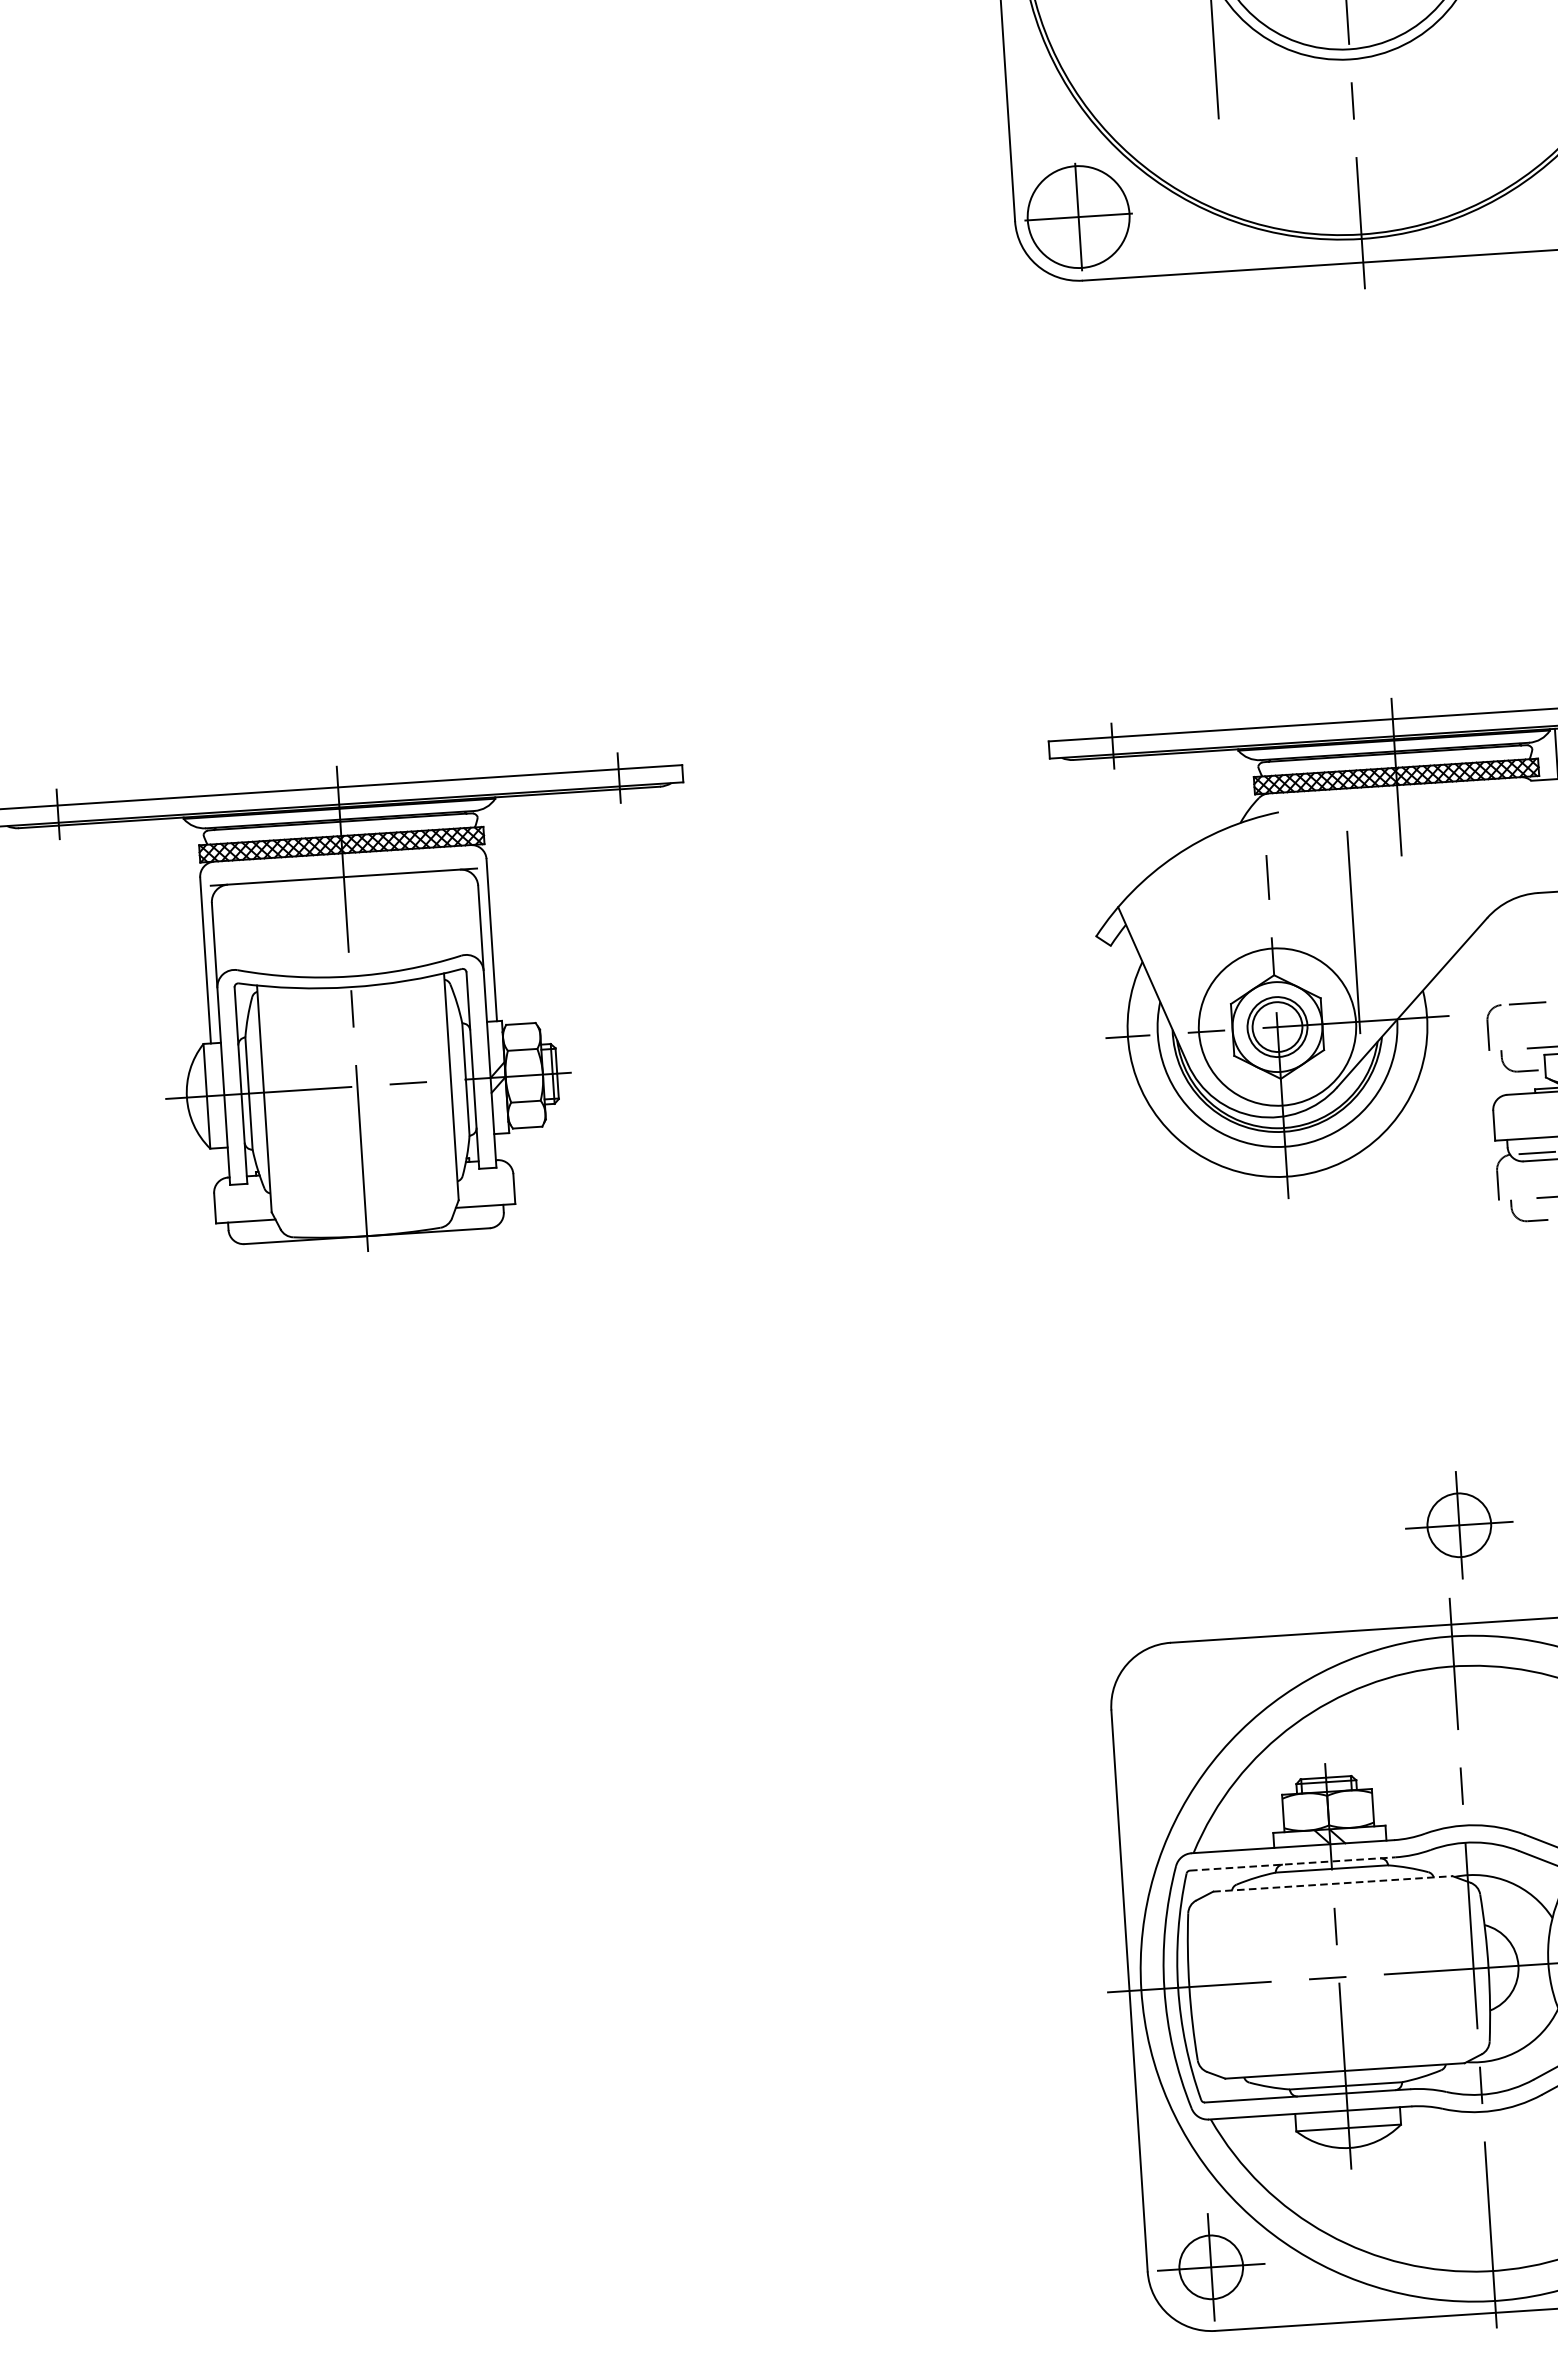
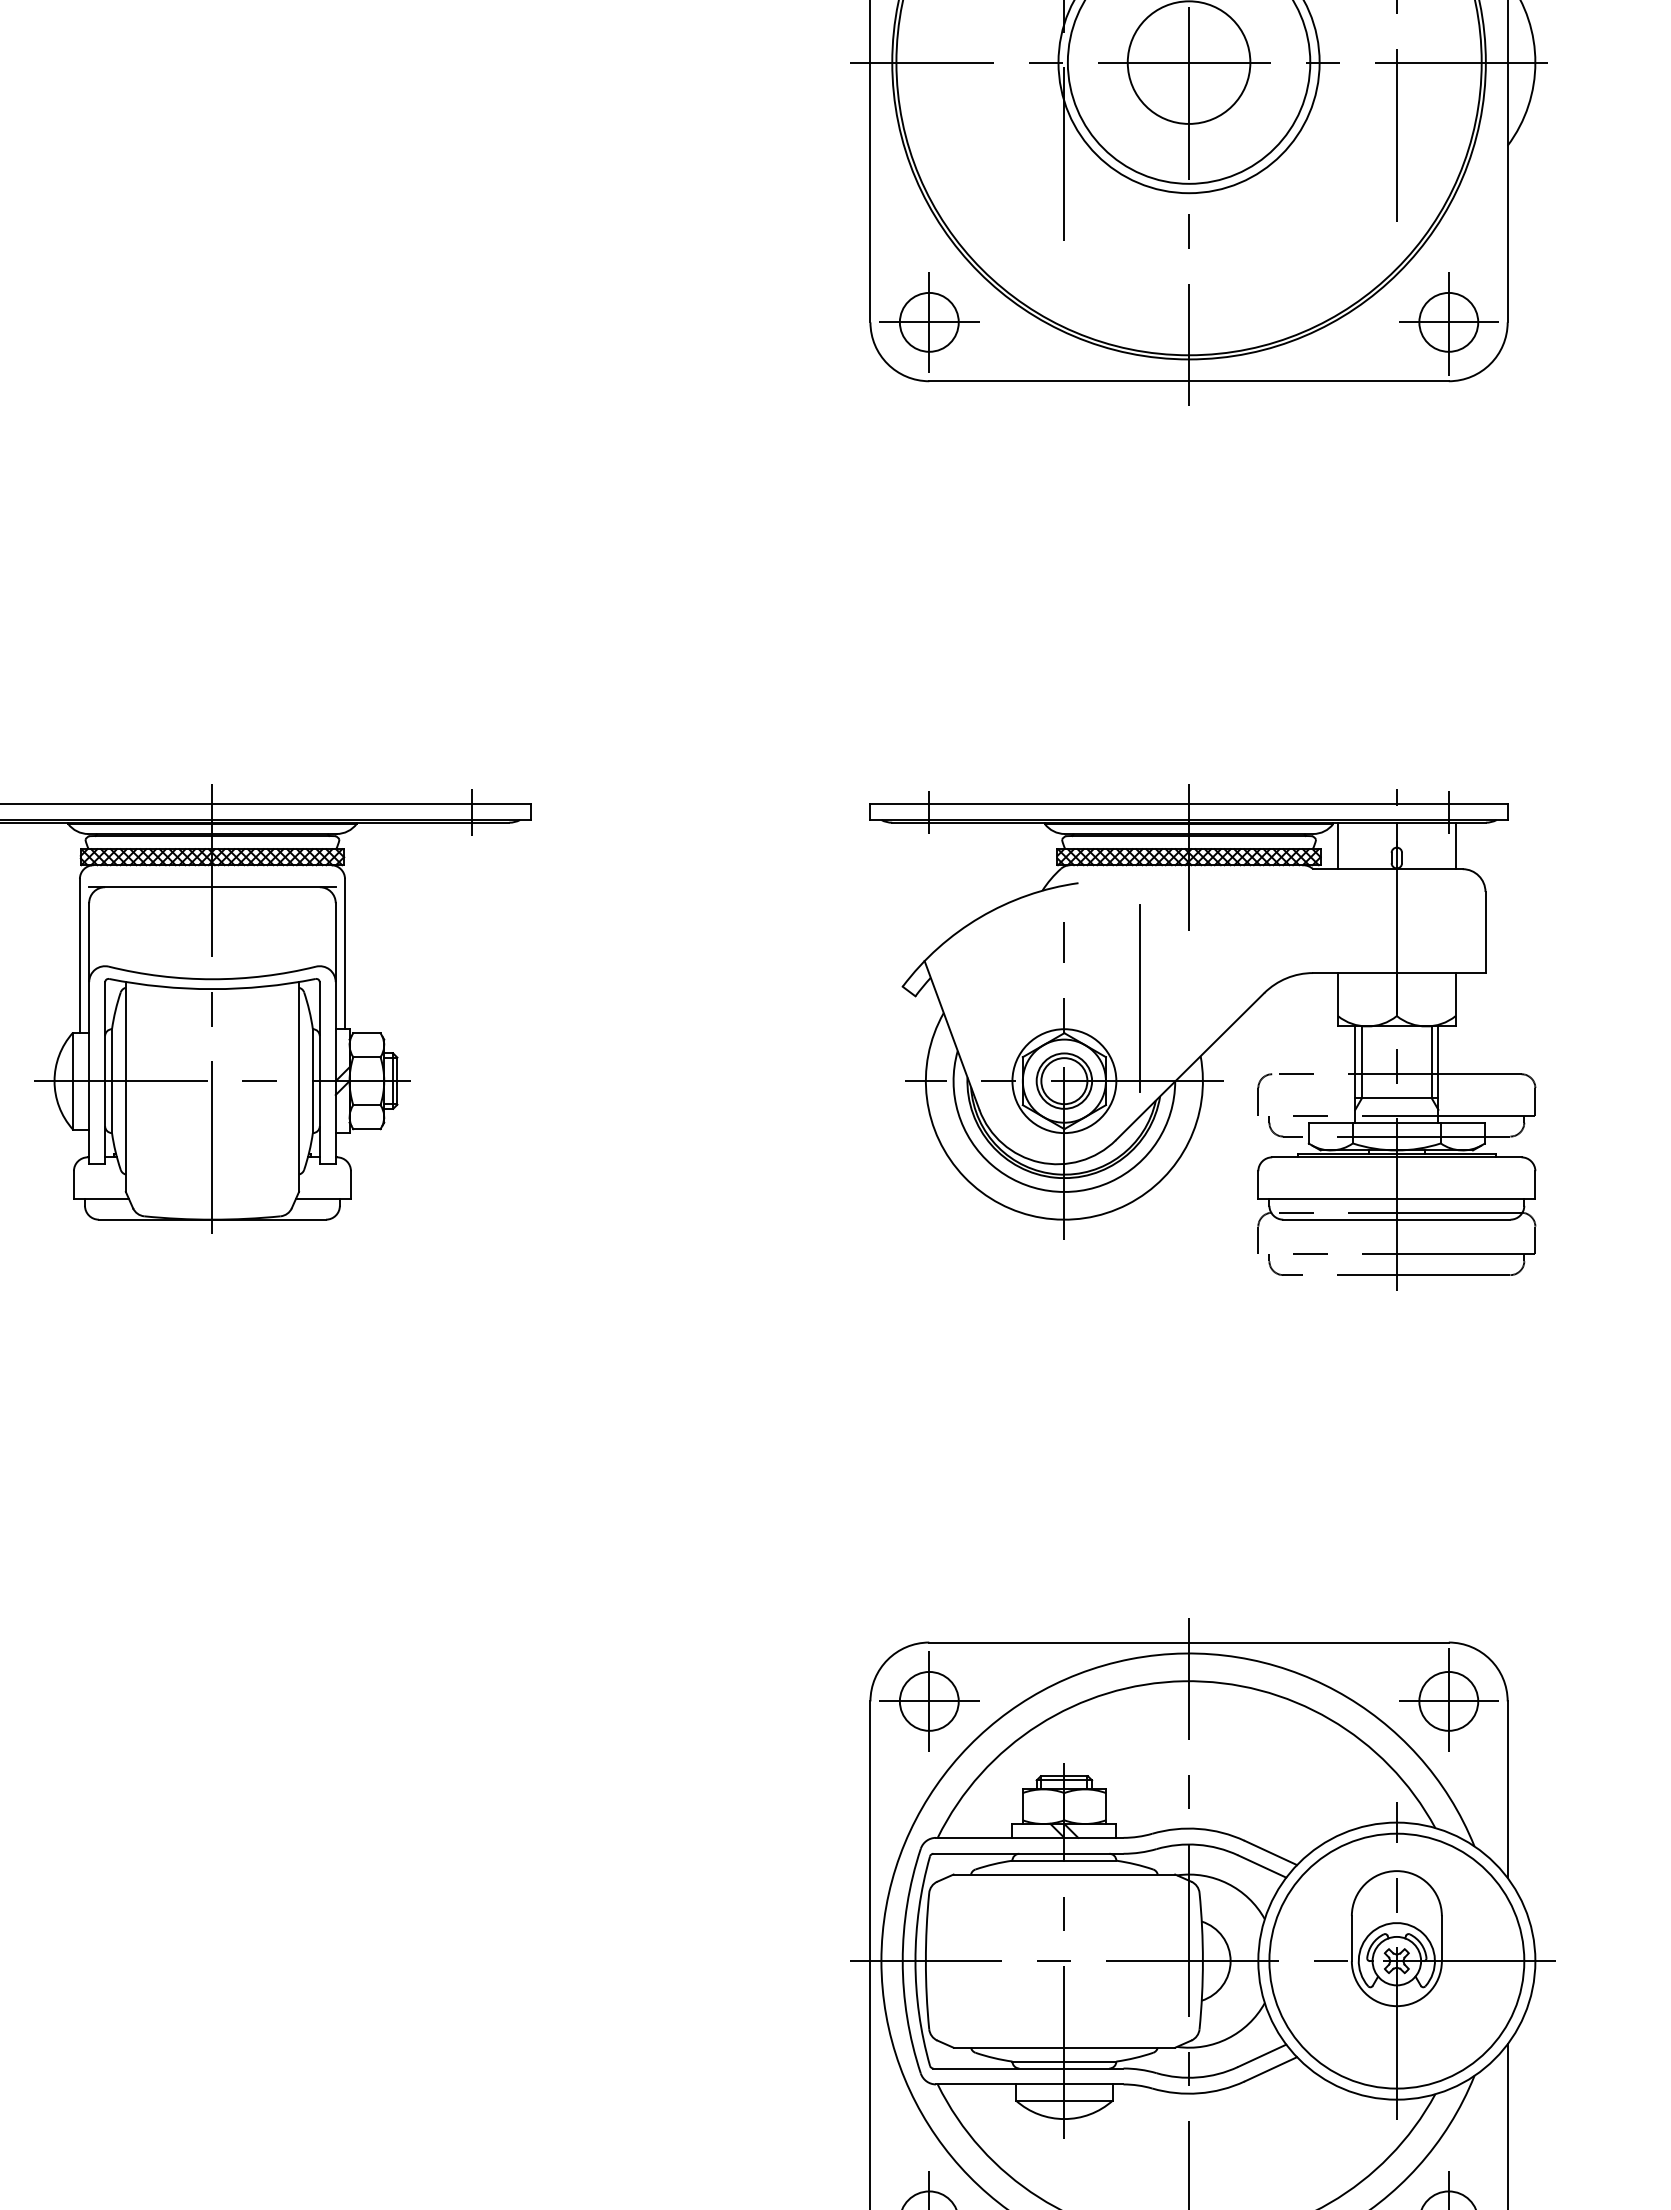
circle: (1077, 216) -> (928, 321), size x0.62
circle: (1277, 1027) -> (1064, 1081), size x0.71
part: (1459, 1525) -> (929, 1701), moved
line: (1292, 1863) -> (1028, 1853), dashed -> solid
line: (1333, 1883) -> (1064, 1874), dashed -> solid

